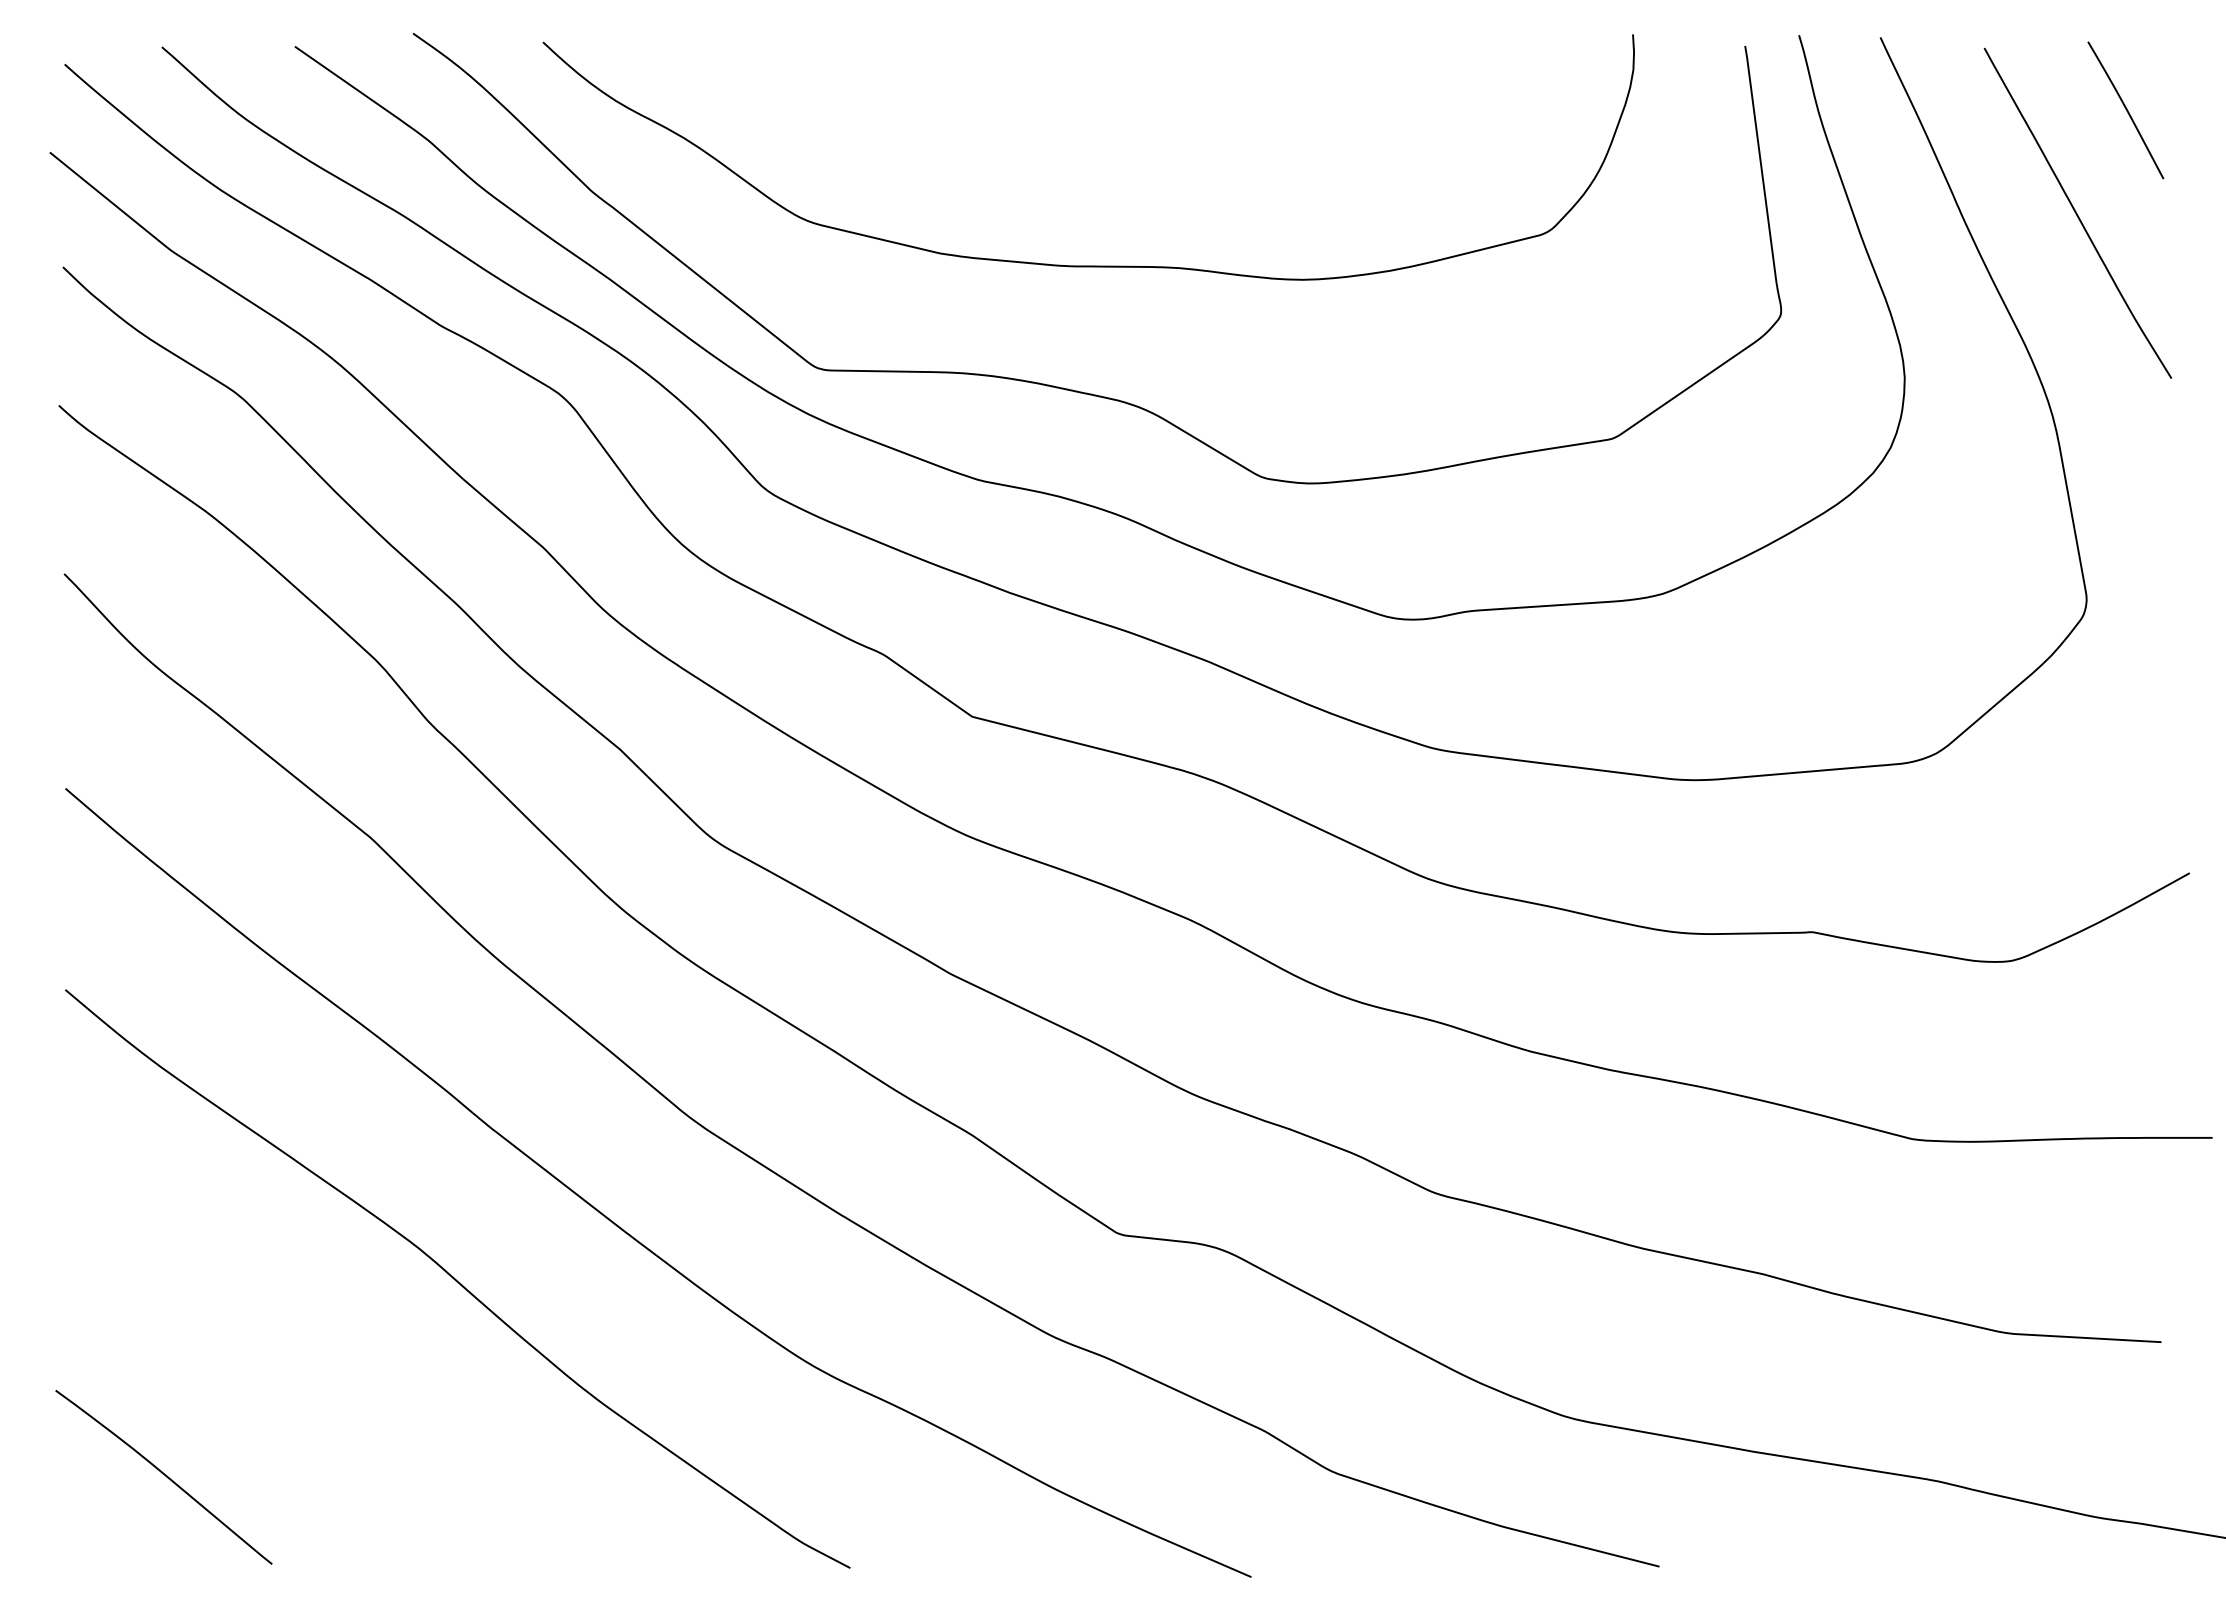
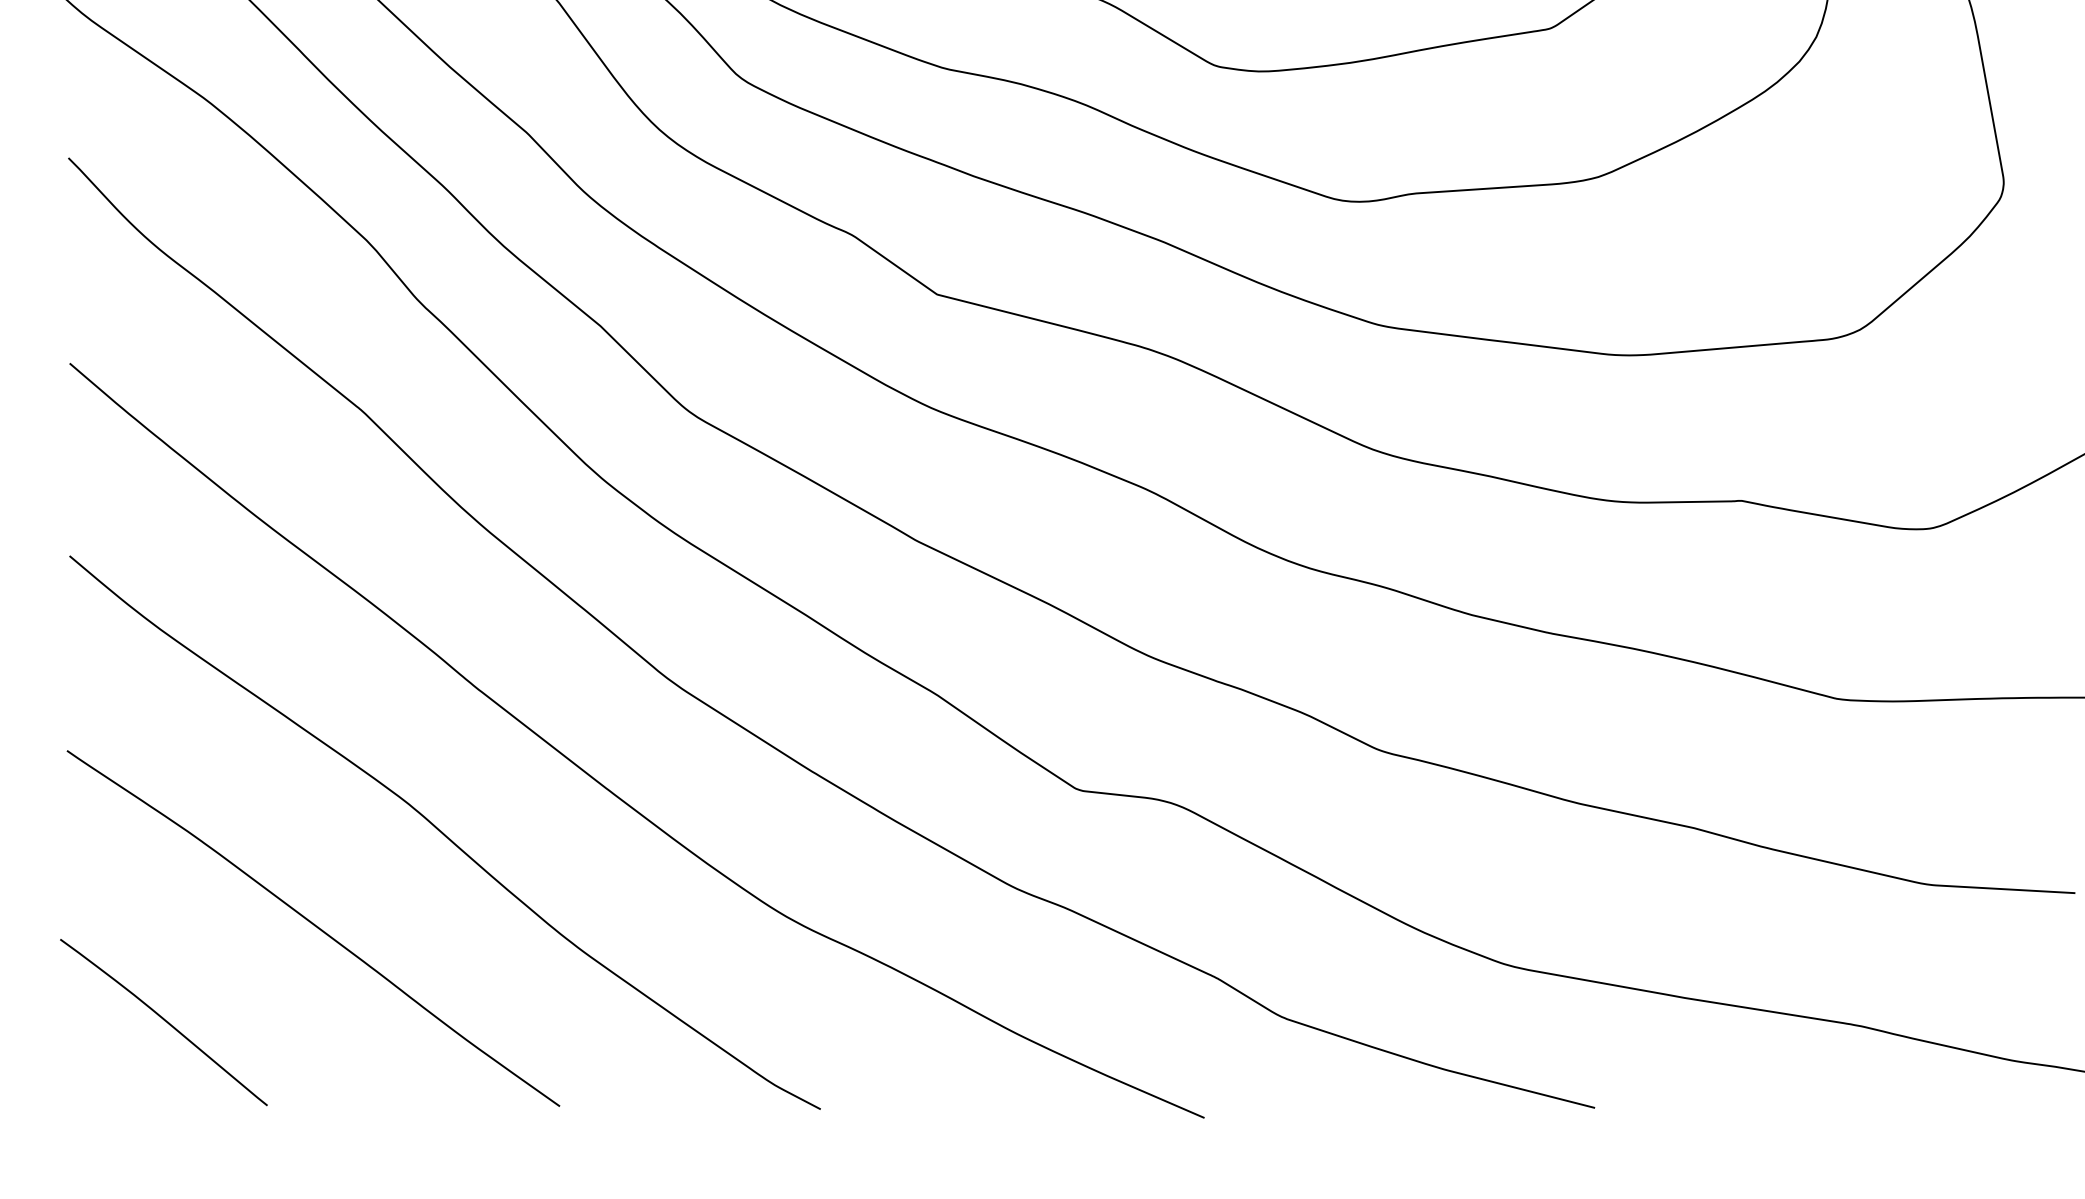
curve: (321, 1376) -> (314, 926), added

